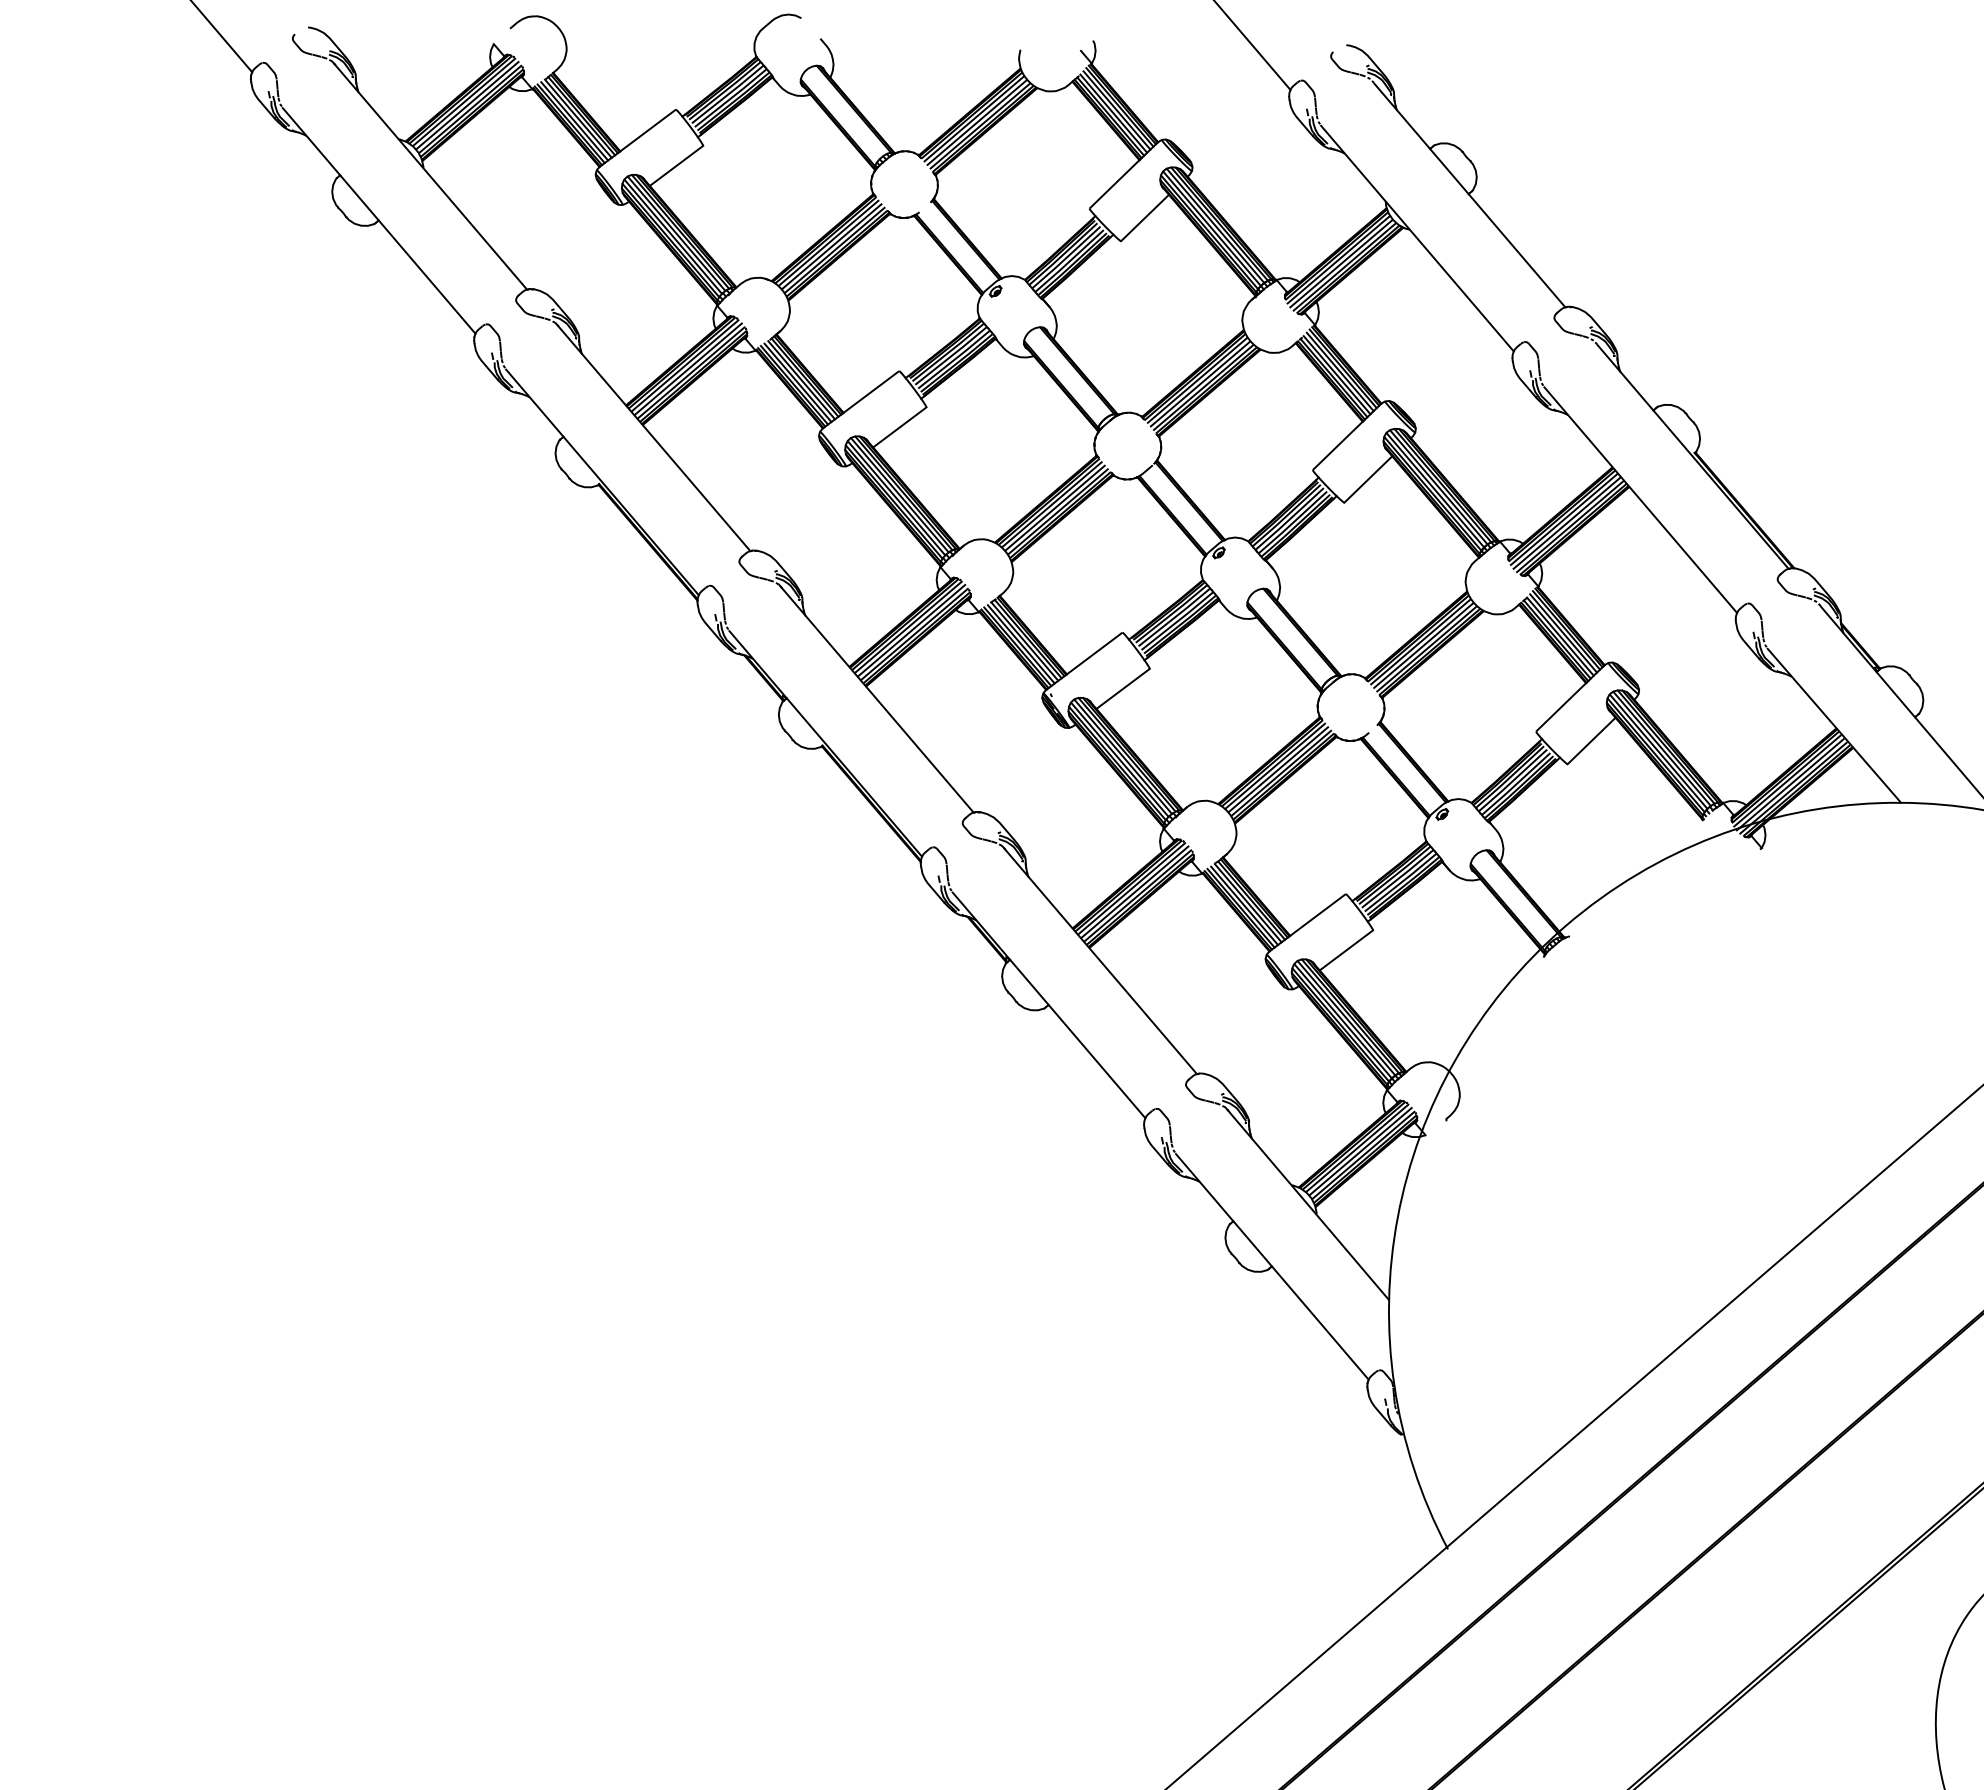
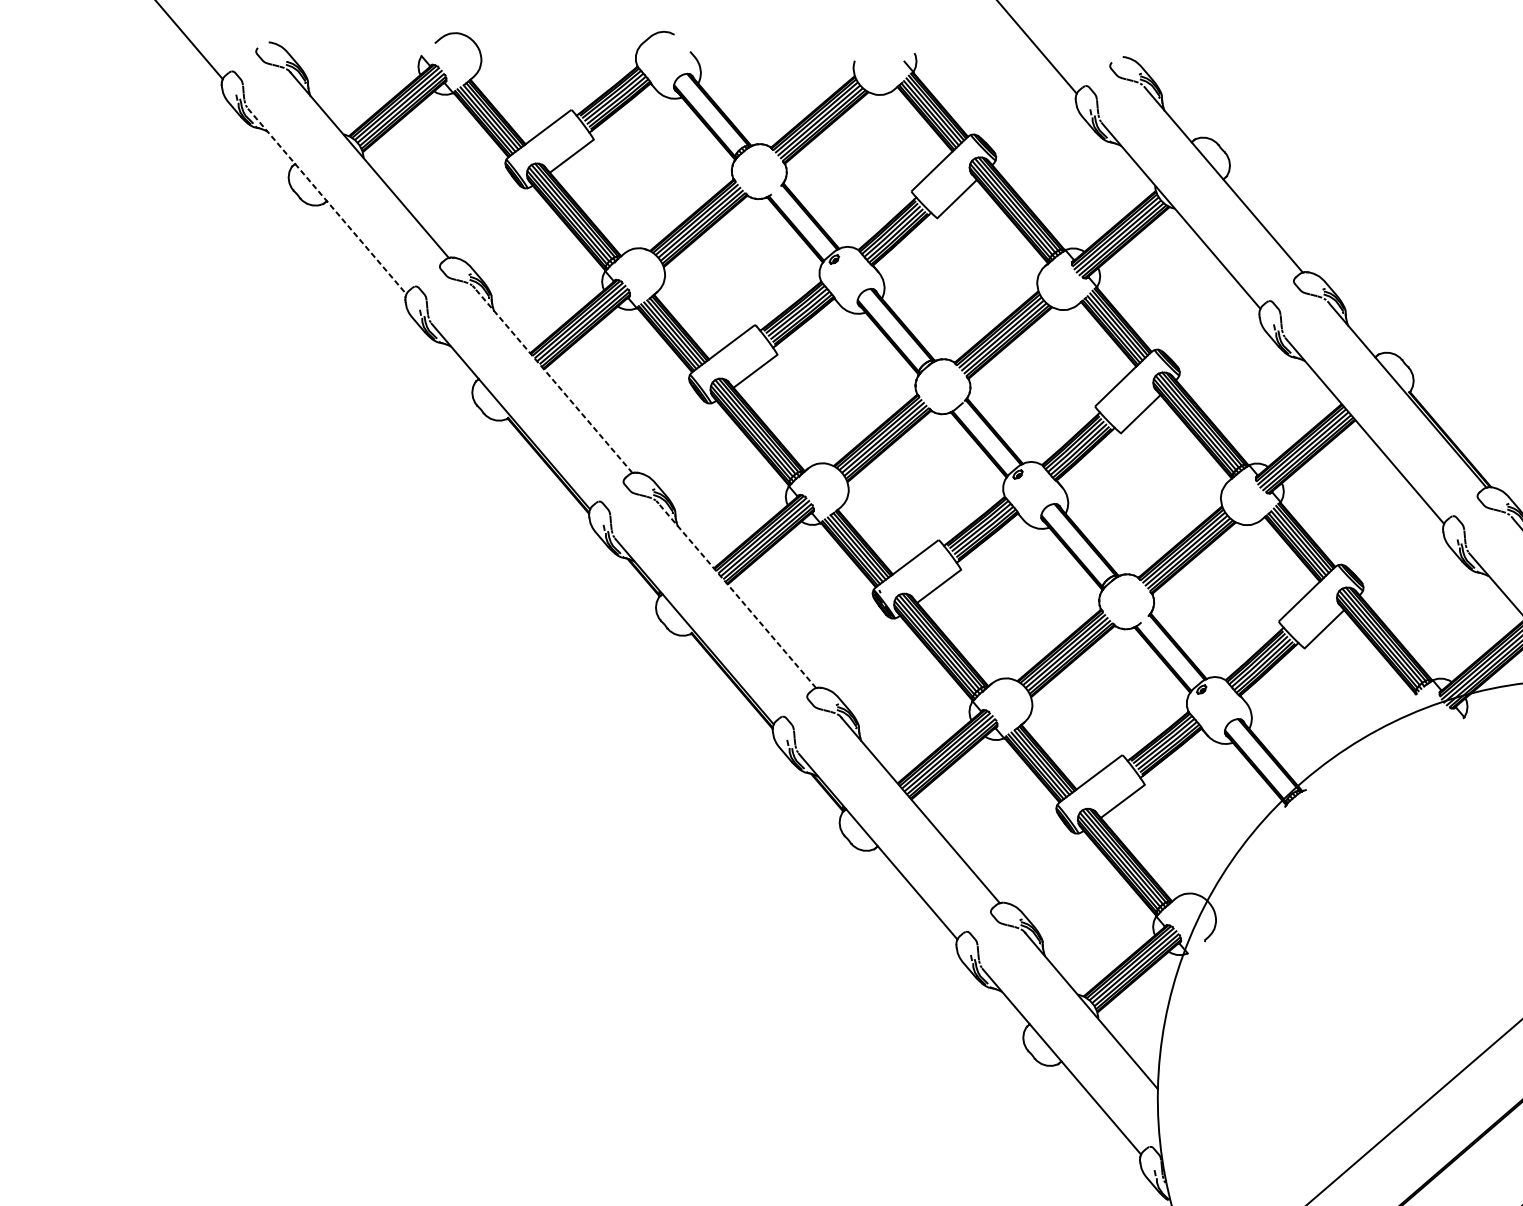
line: (379, 221) -> (327, 201), solid -> dashed
line: (653, 437) -> (552, 379), solid -> dashed
line: (876, 698) -> (736, 594), solid -> dashed

